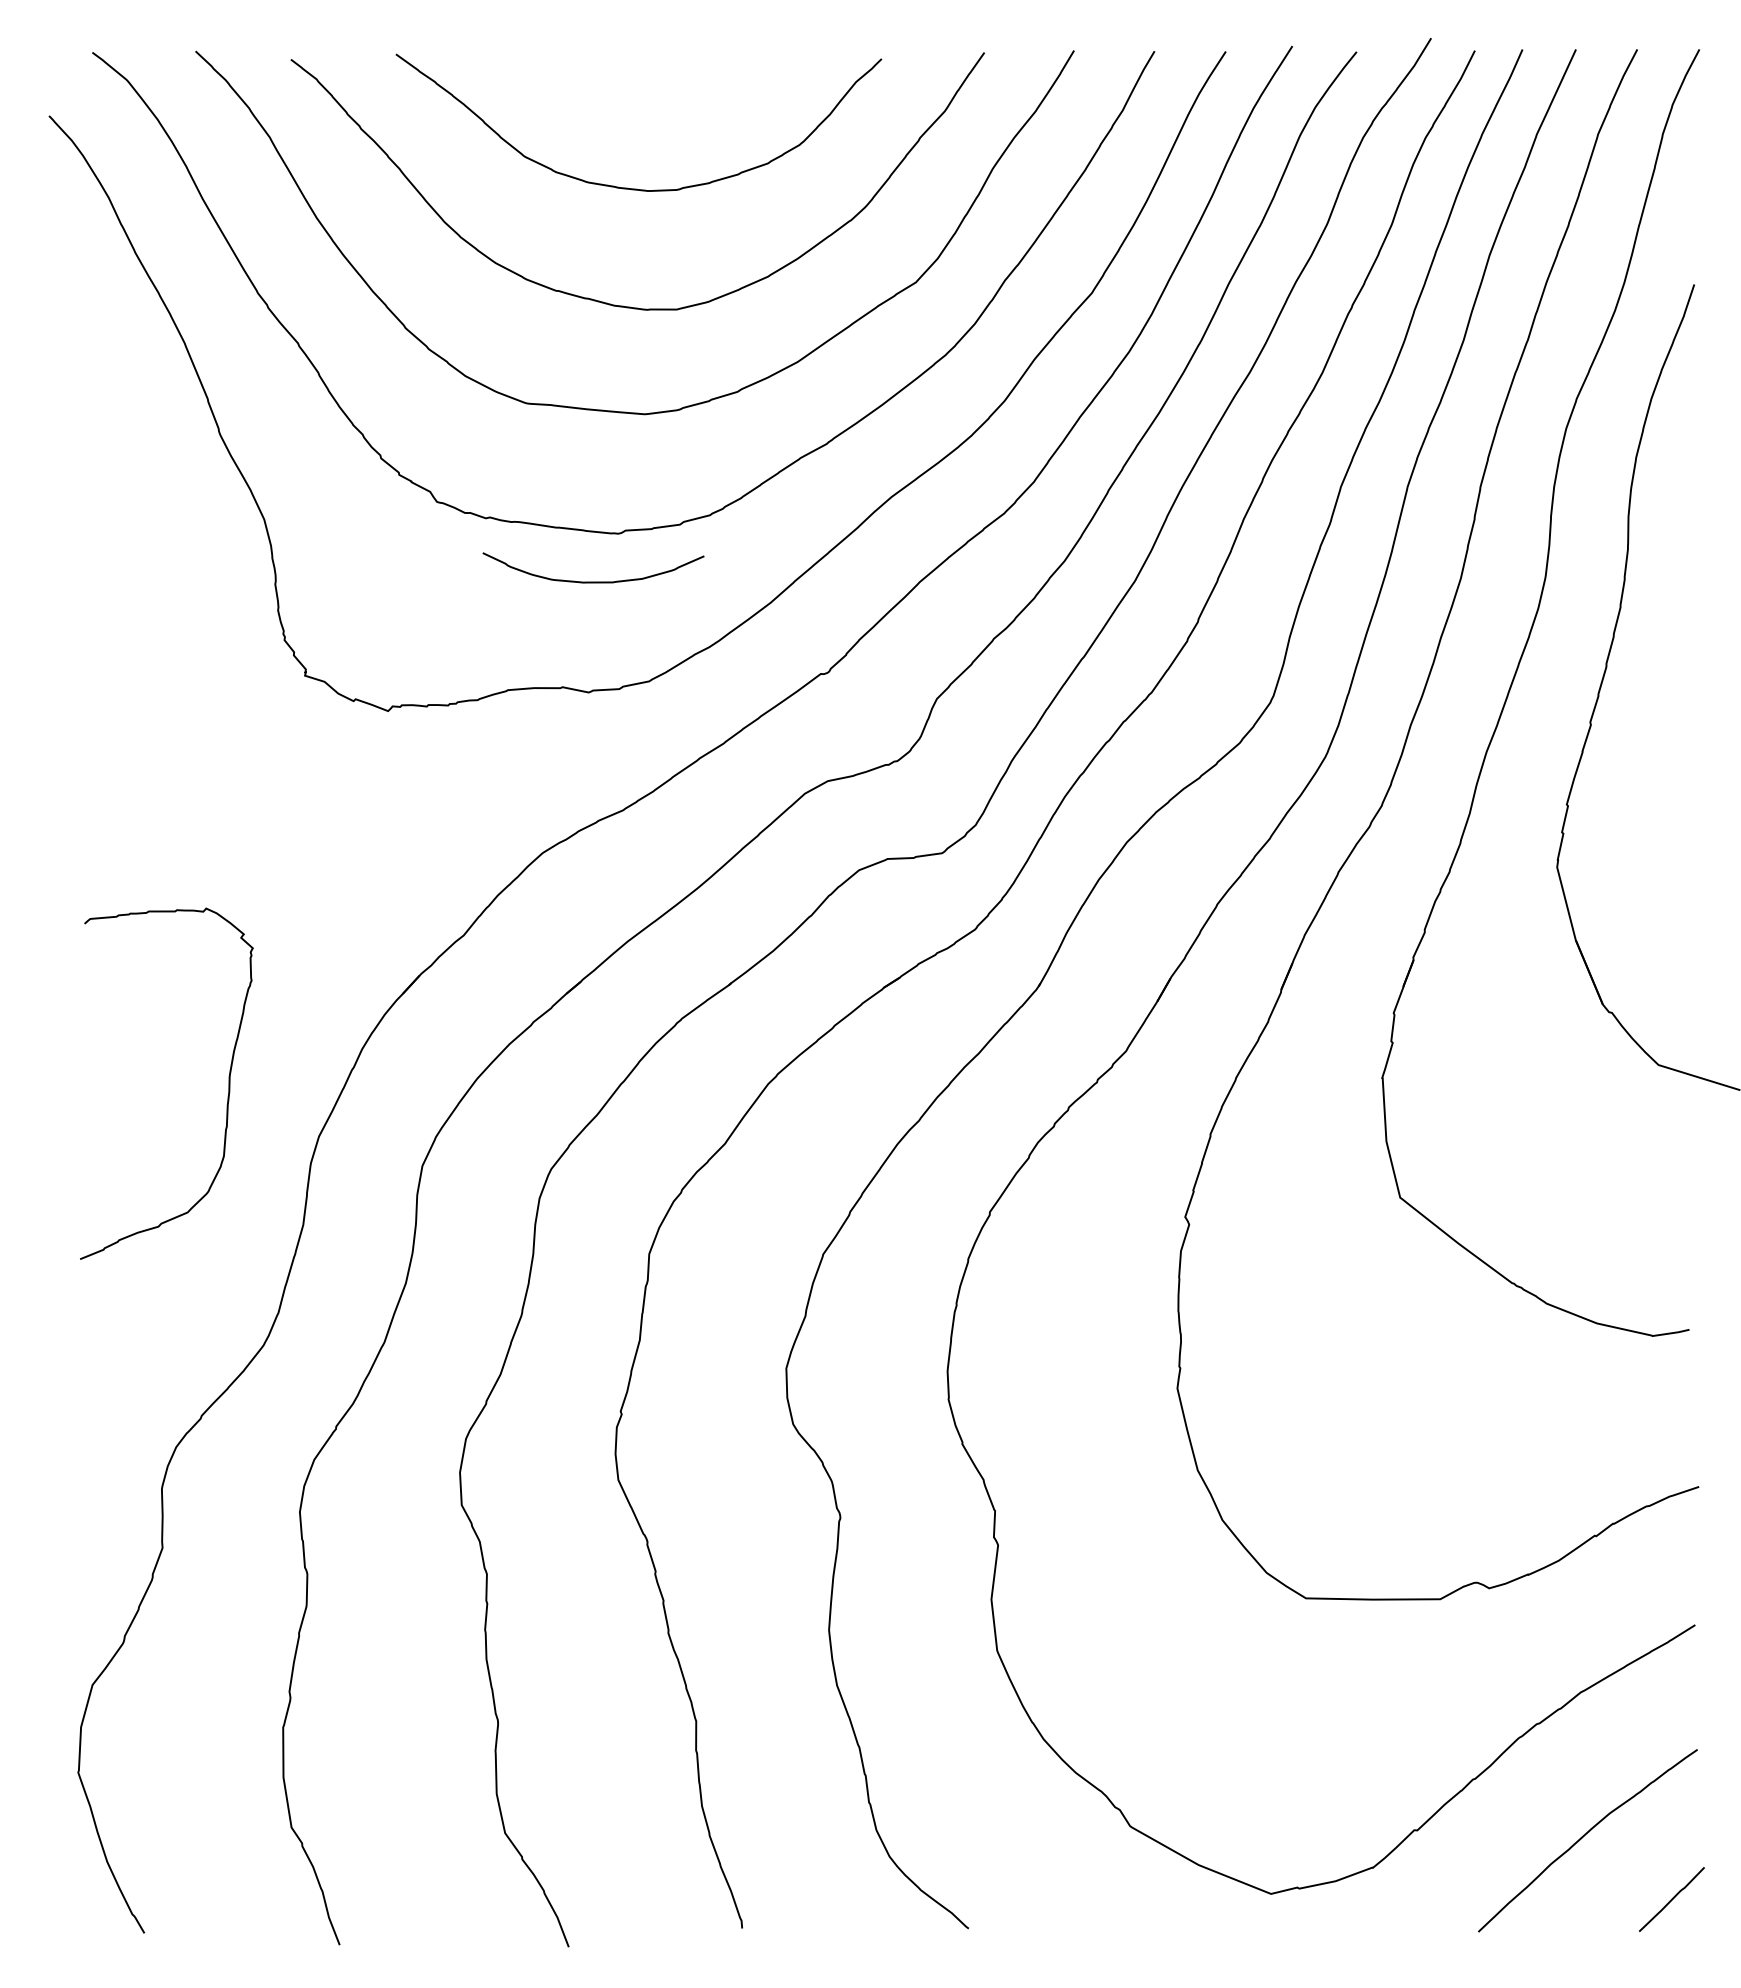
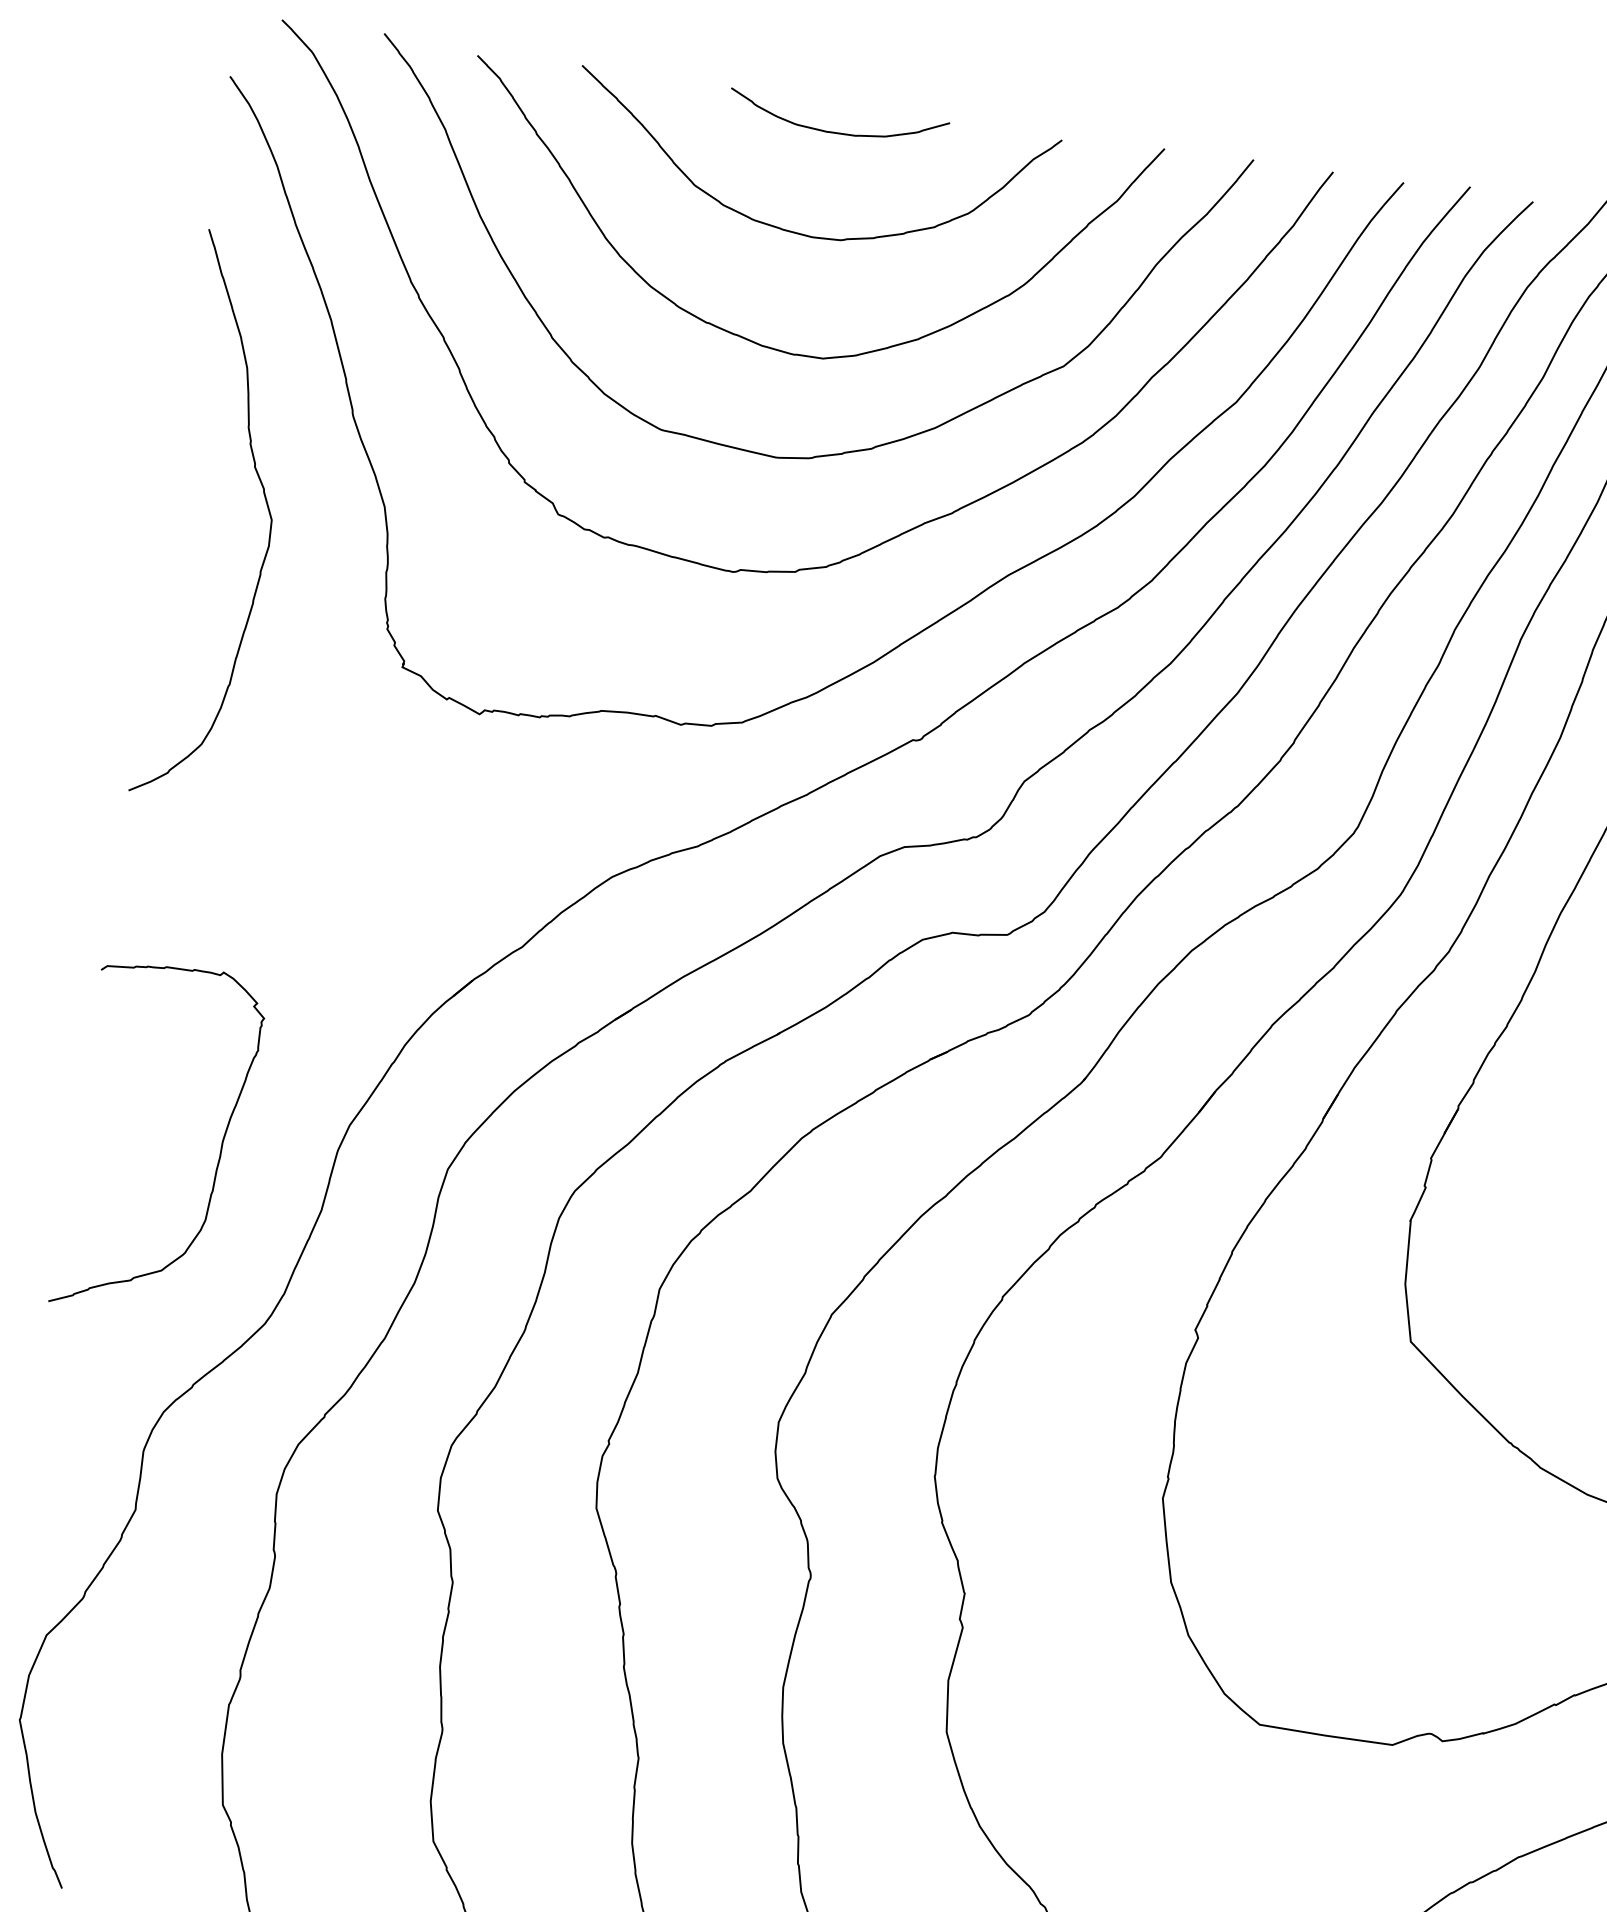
curve: (145, 531) -> (265, 501), added
curve: (593, 581) -> (836, 132), moved
curve: (228, 1083) -> (220, 1148), moved

